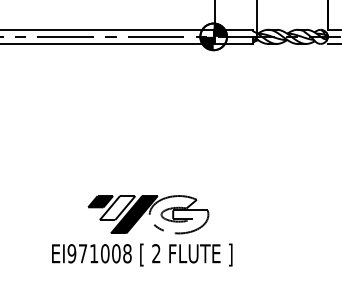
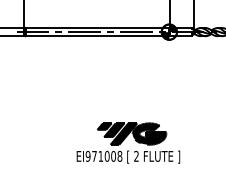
fill: (117, 208) -> (114, 130), added
fill: (179, 213) -> (149, 133), added

